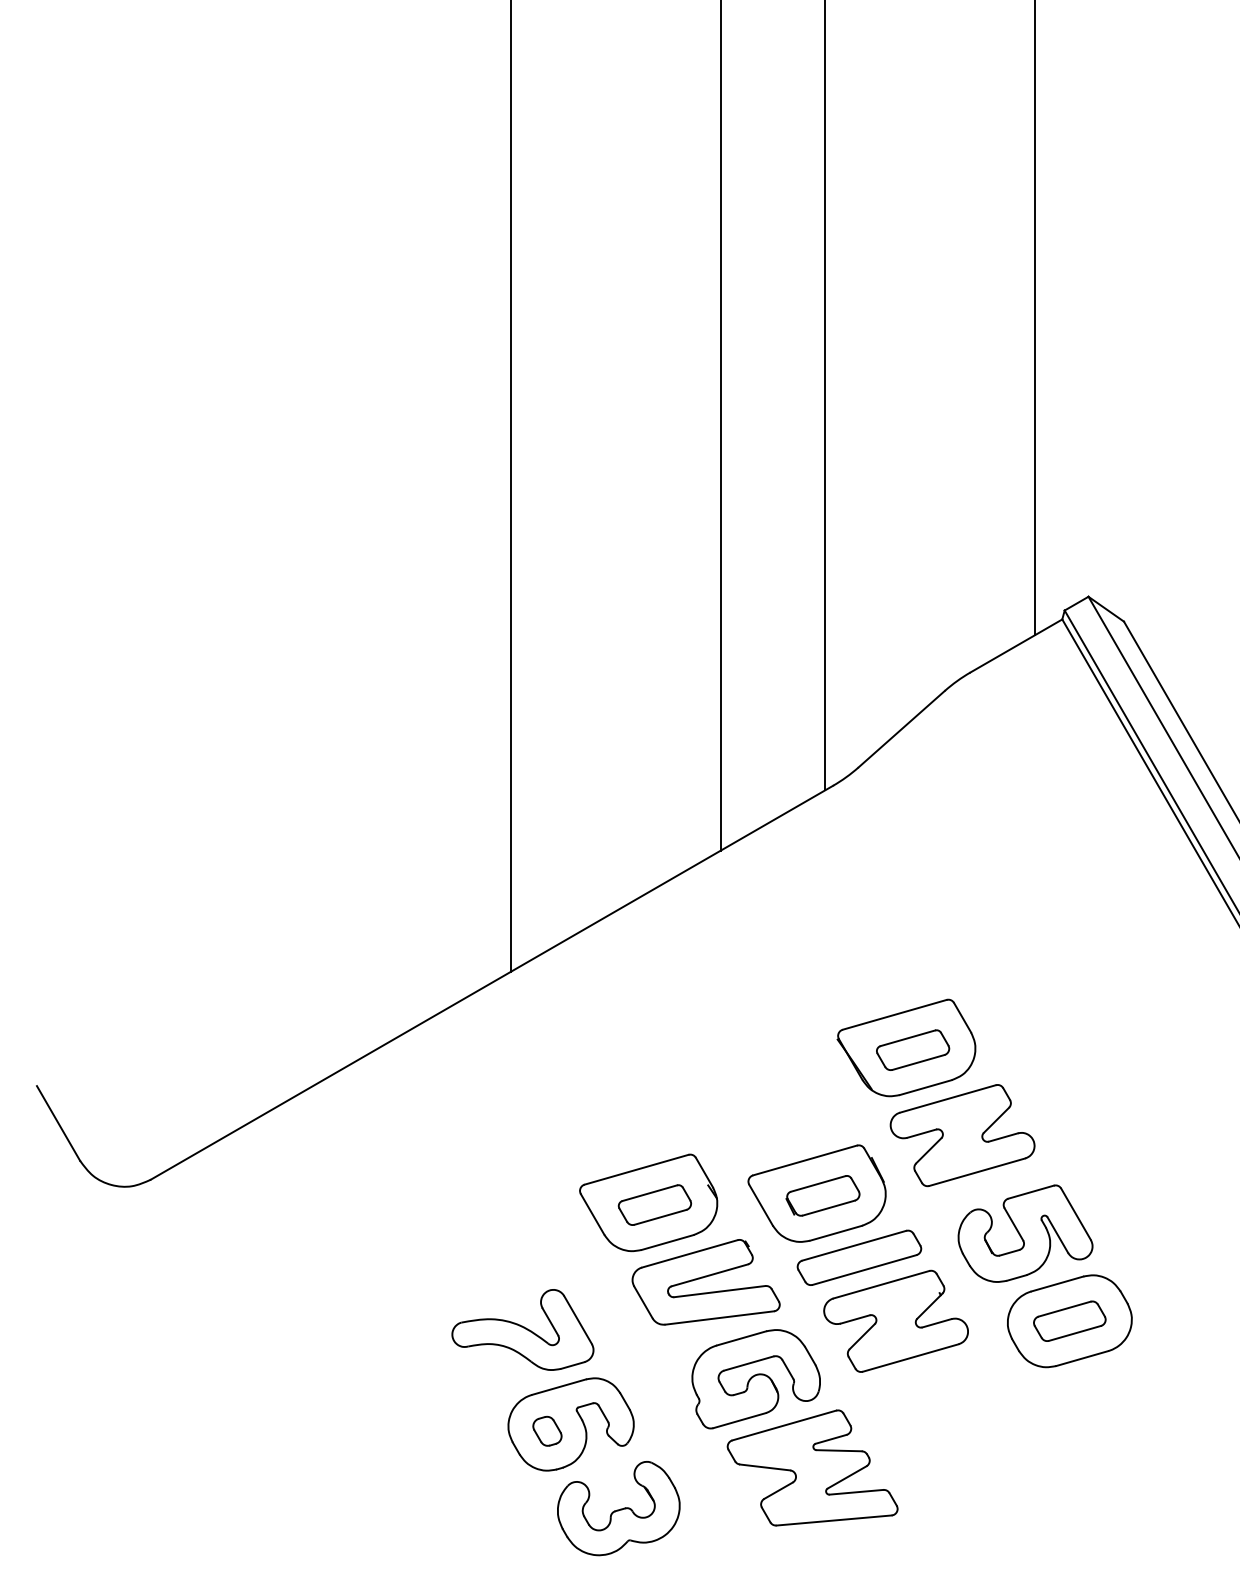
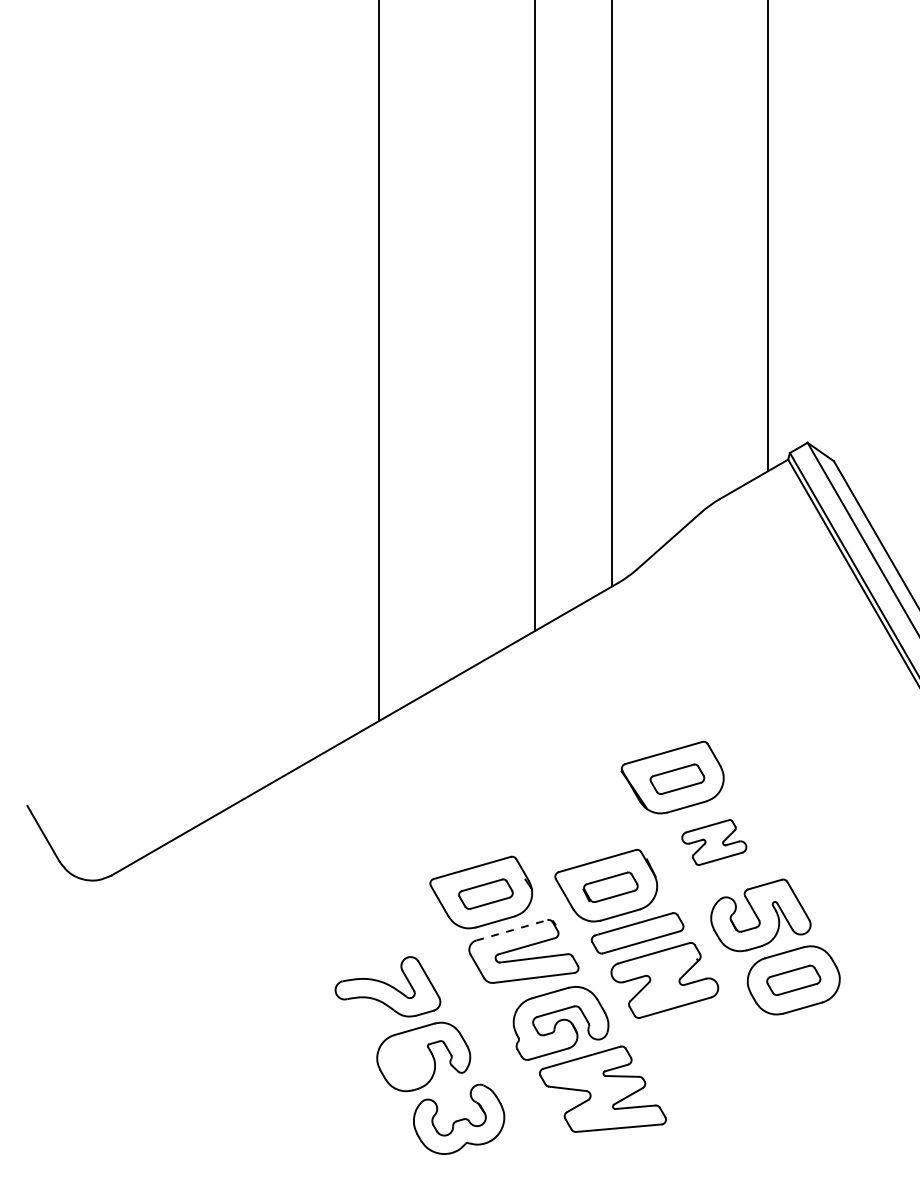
part: (962, 1135) -> (714, 842), size x0.6
line: (689, 1254) -> (511, 930), solid -> dashed
part: (546, 1430) -> (405, 1061), removed

